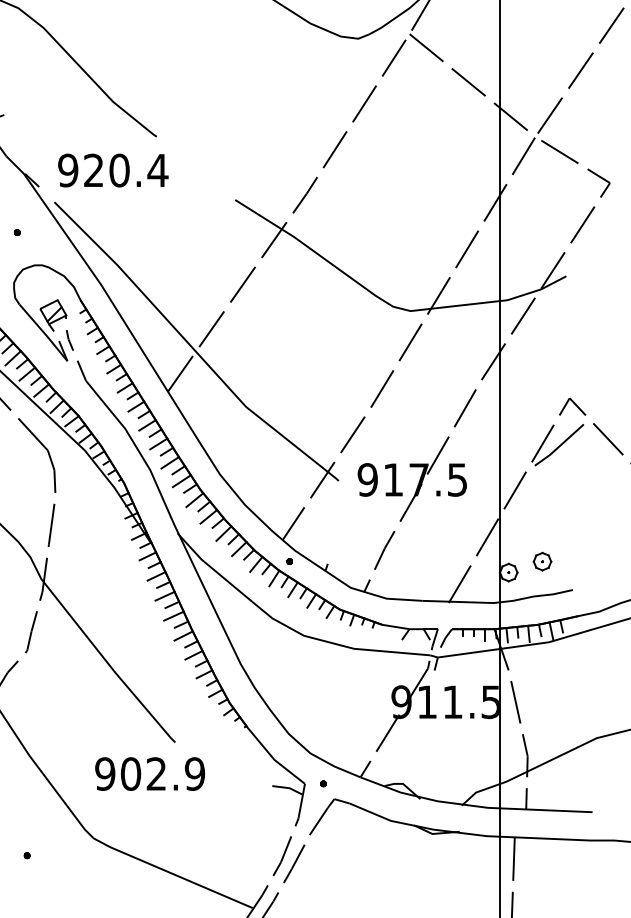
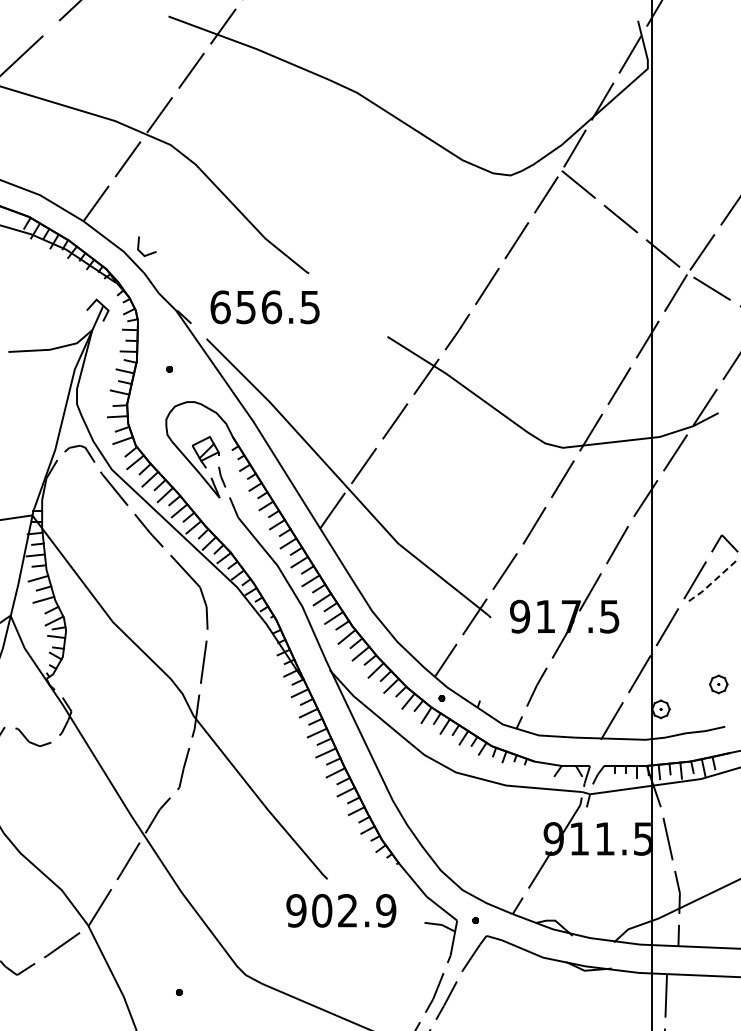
text: (113, 170) -> (265, 307), 920.4 -> 656.5
line: (559, 446) -> (711, 583), solid -> dashed
part: (542, 561) -> (718, 684), moved
text: (150, 773) -> (341, 910), moved

